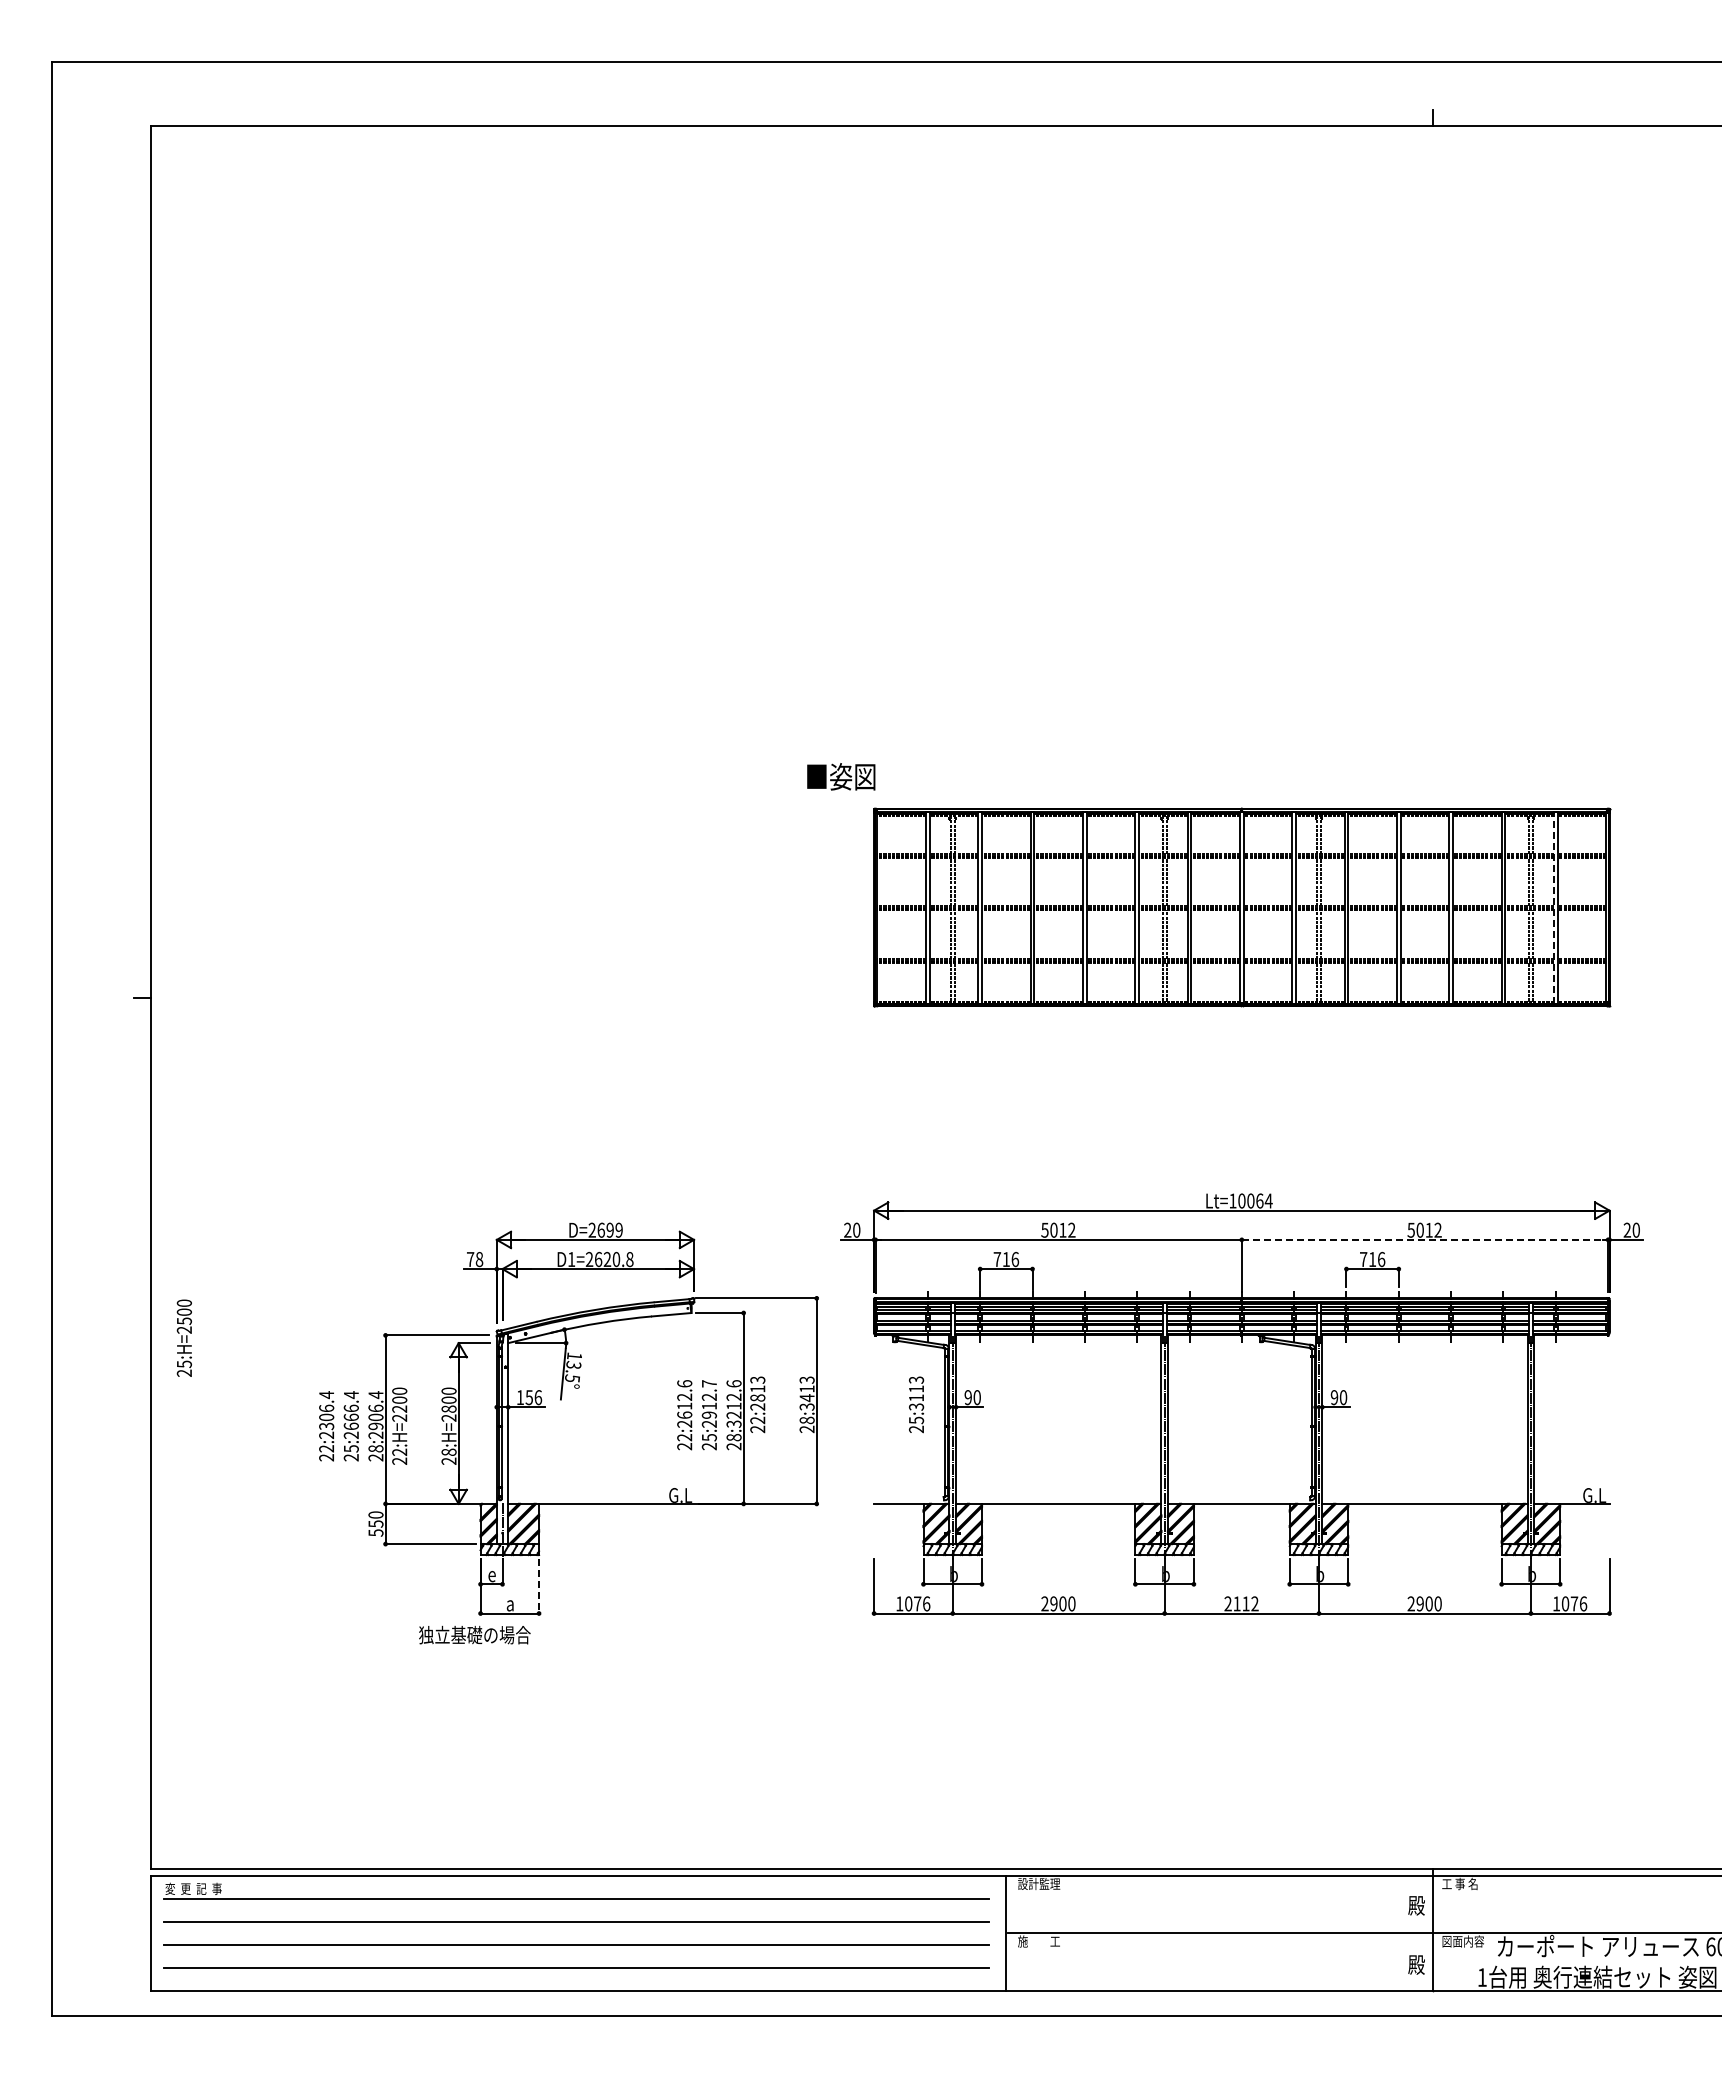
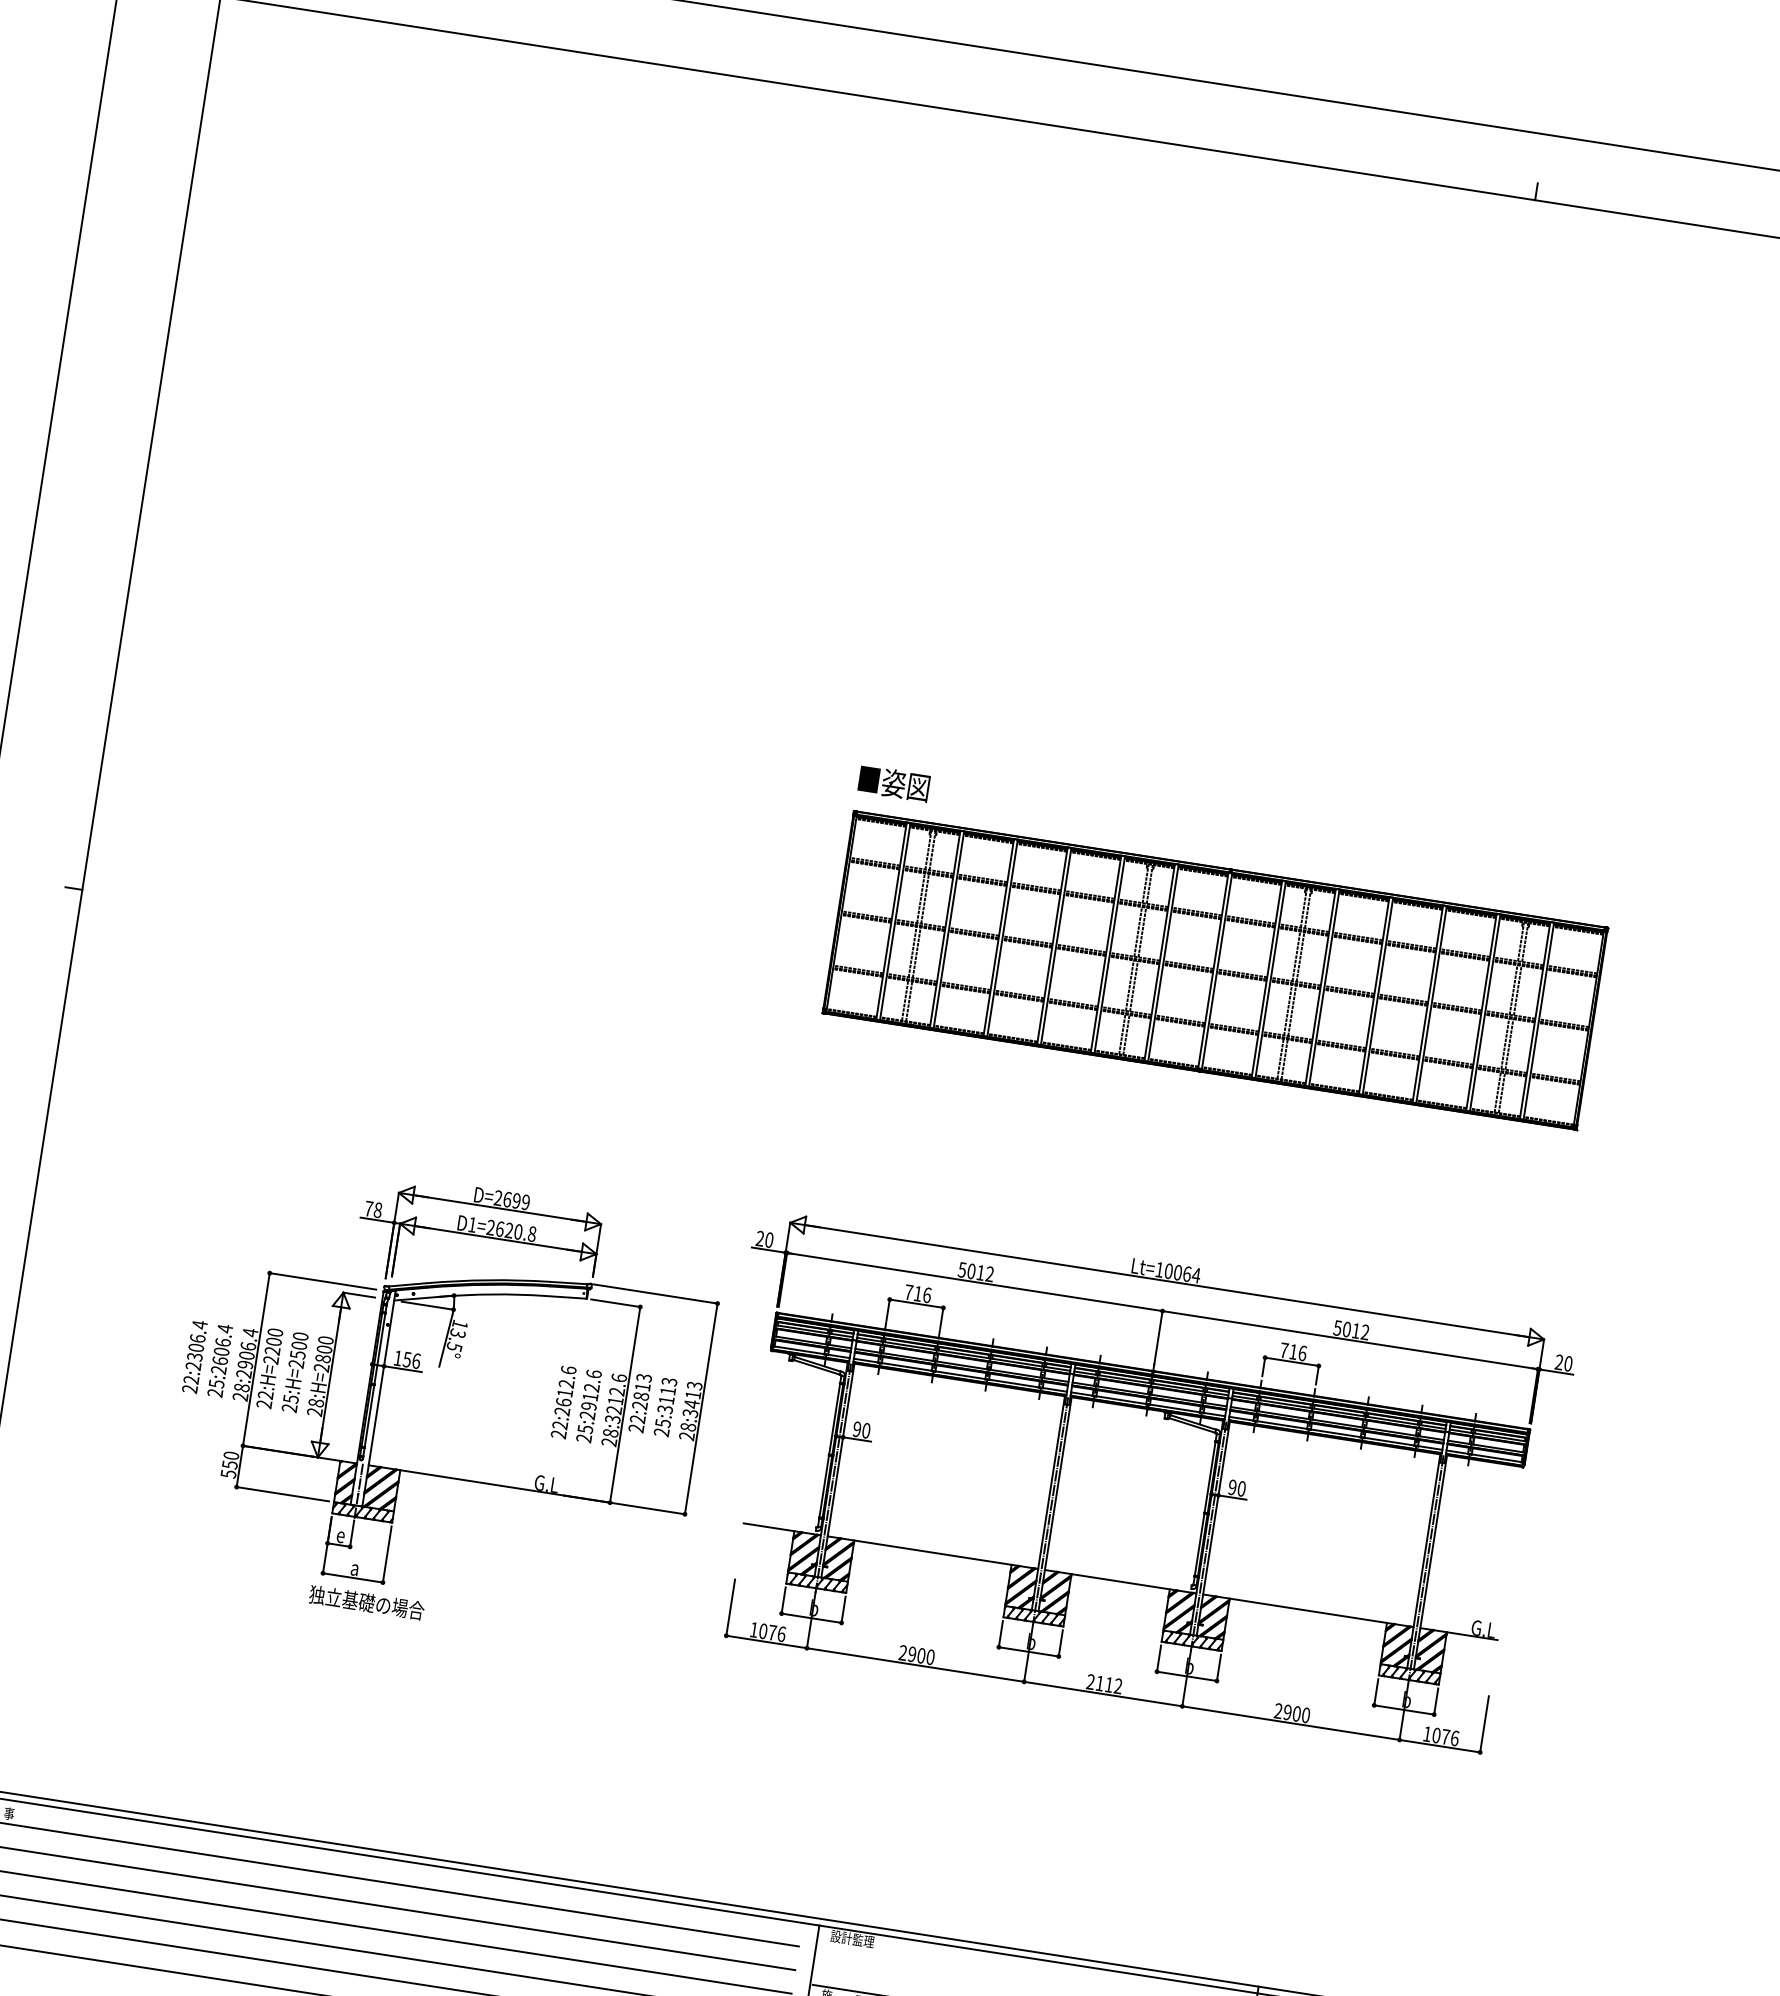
text: (841, 776) -> (894, 783), moved
line: (1553, 907) -> (1534, 1019), dashed -> solid
line: (1425, 1239) -> (1350, 1339), dashed -> solid
text: (183, 1337) -> (294, 1371), moved
text: (708, 1383) -> (593, 1373), 25:2912.7 -> 25:2912.6
text: (916, 1404) -> (665, 1406), moved
text: (350, 1416) -> (220, 1350), 25:2666.4 -> 25:2606.4
line: (539, 1586) -> (387, 1554), dashed -> solid
text: (474, 1634) -> (366, 1602), moved

